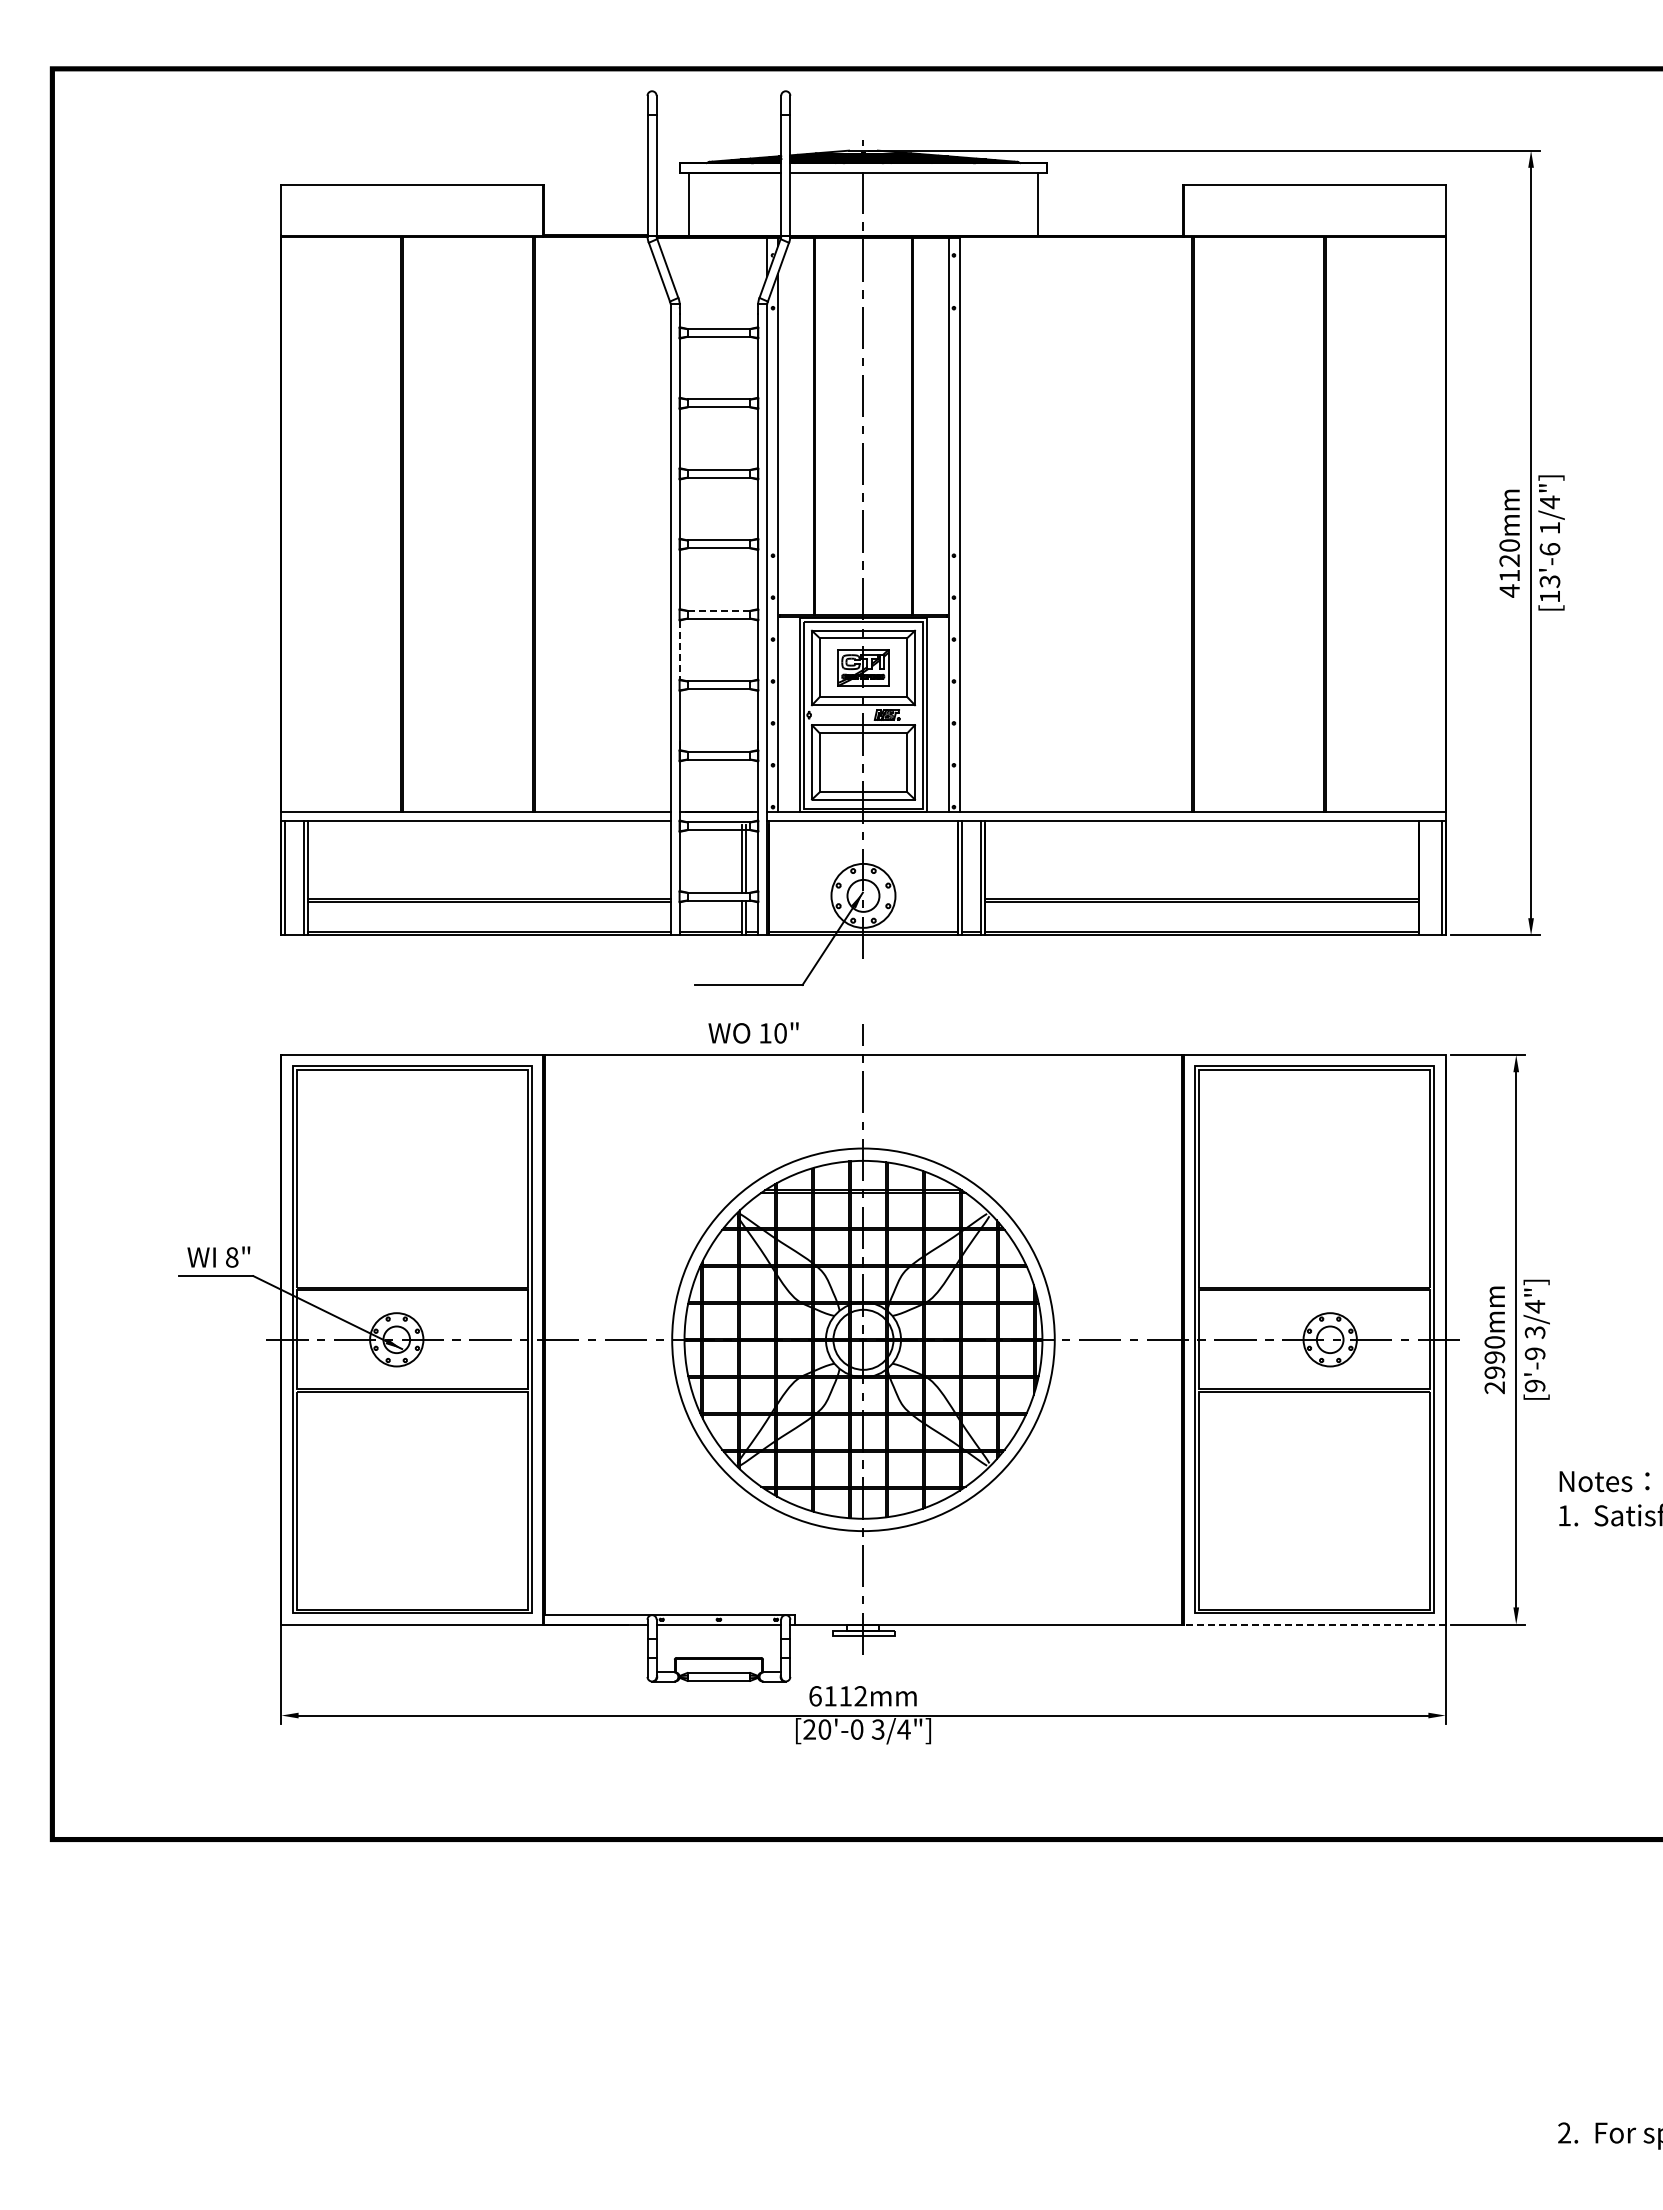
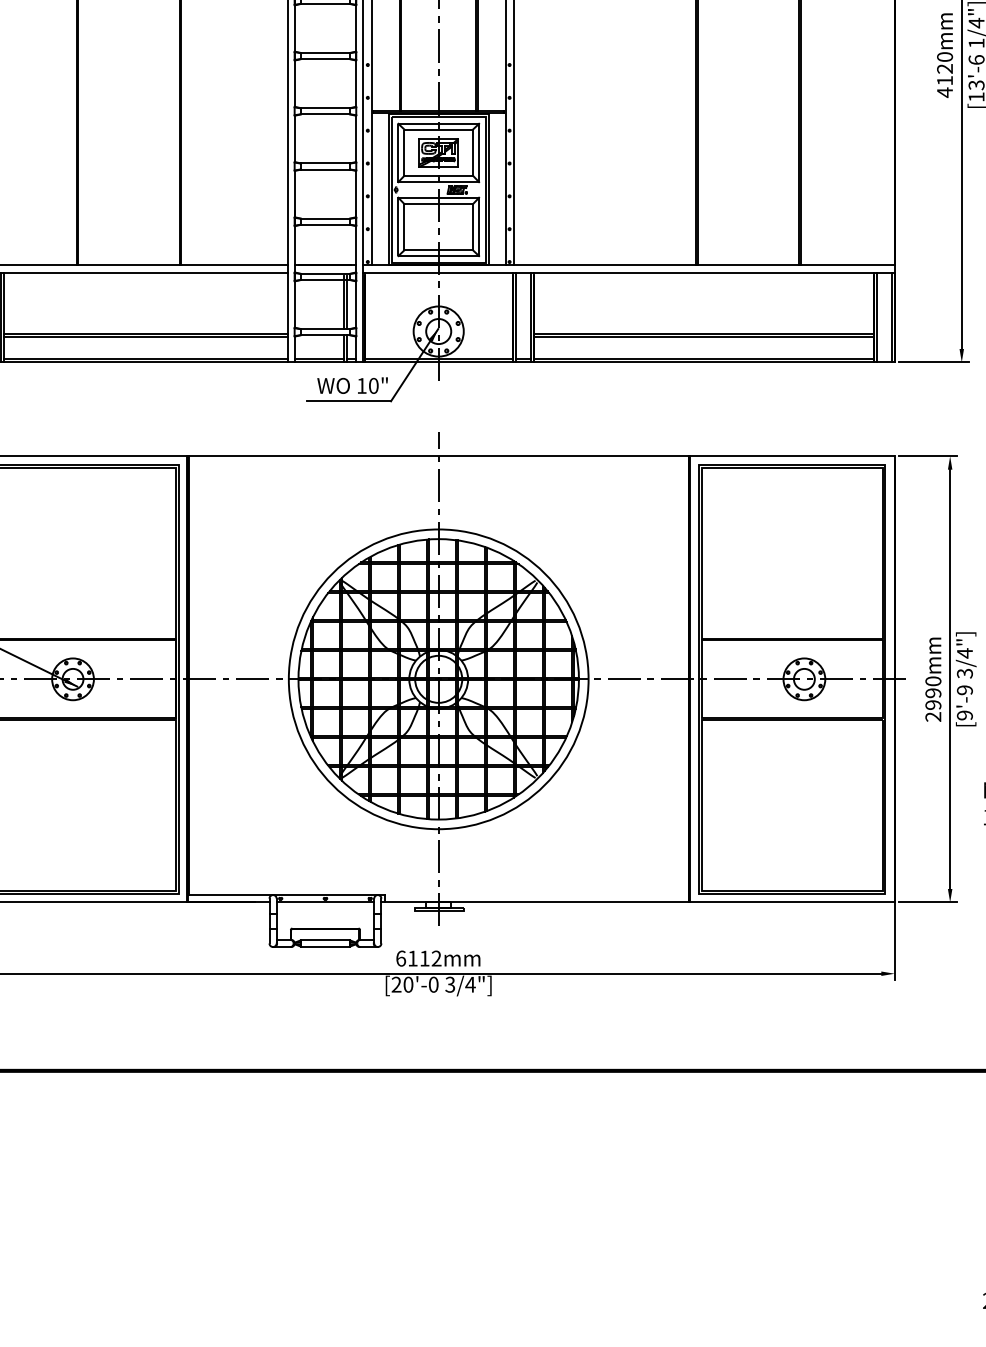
line: (718, 610) -> (325, 107), dashed -> solid
line: (679, 650) -> (294, 139), dashed -> solid
line: (1422, 878) -> (876, 317), added
text: (753, 1032) -> (352, 385), moved
line: (1314, 1624) -> (792, 902), dashed -> solid

